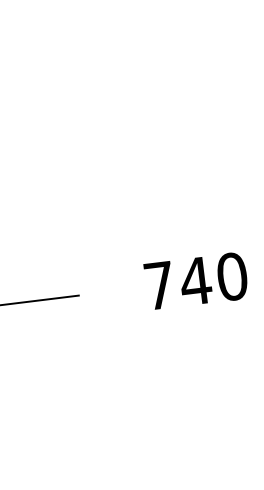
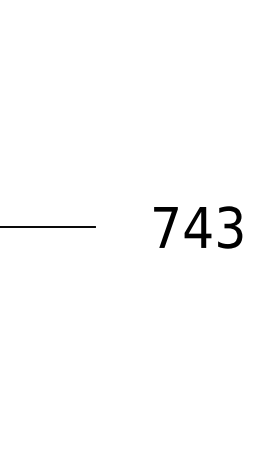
text: (231, 276) -> (229, 227), 740 -> 743

